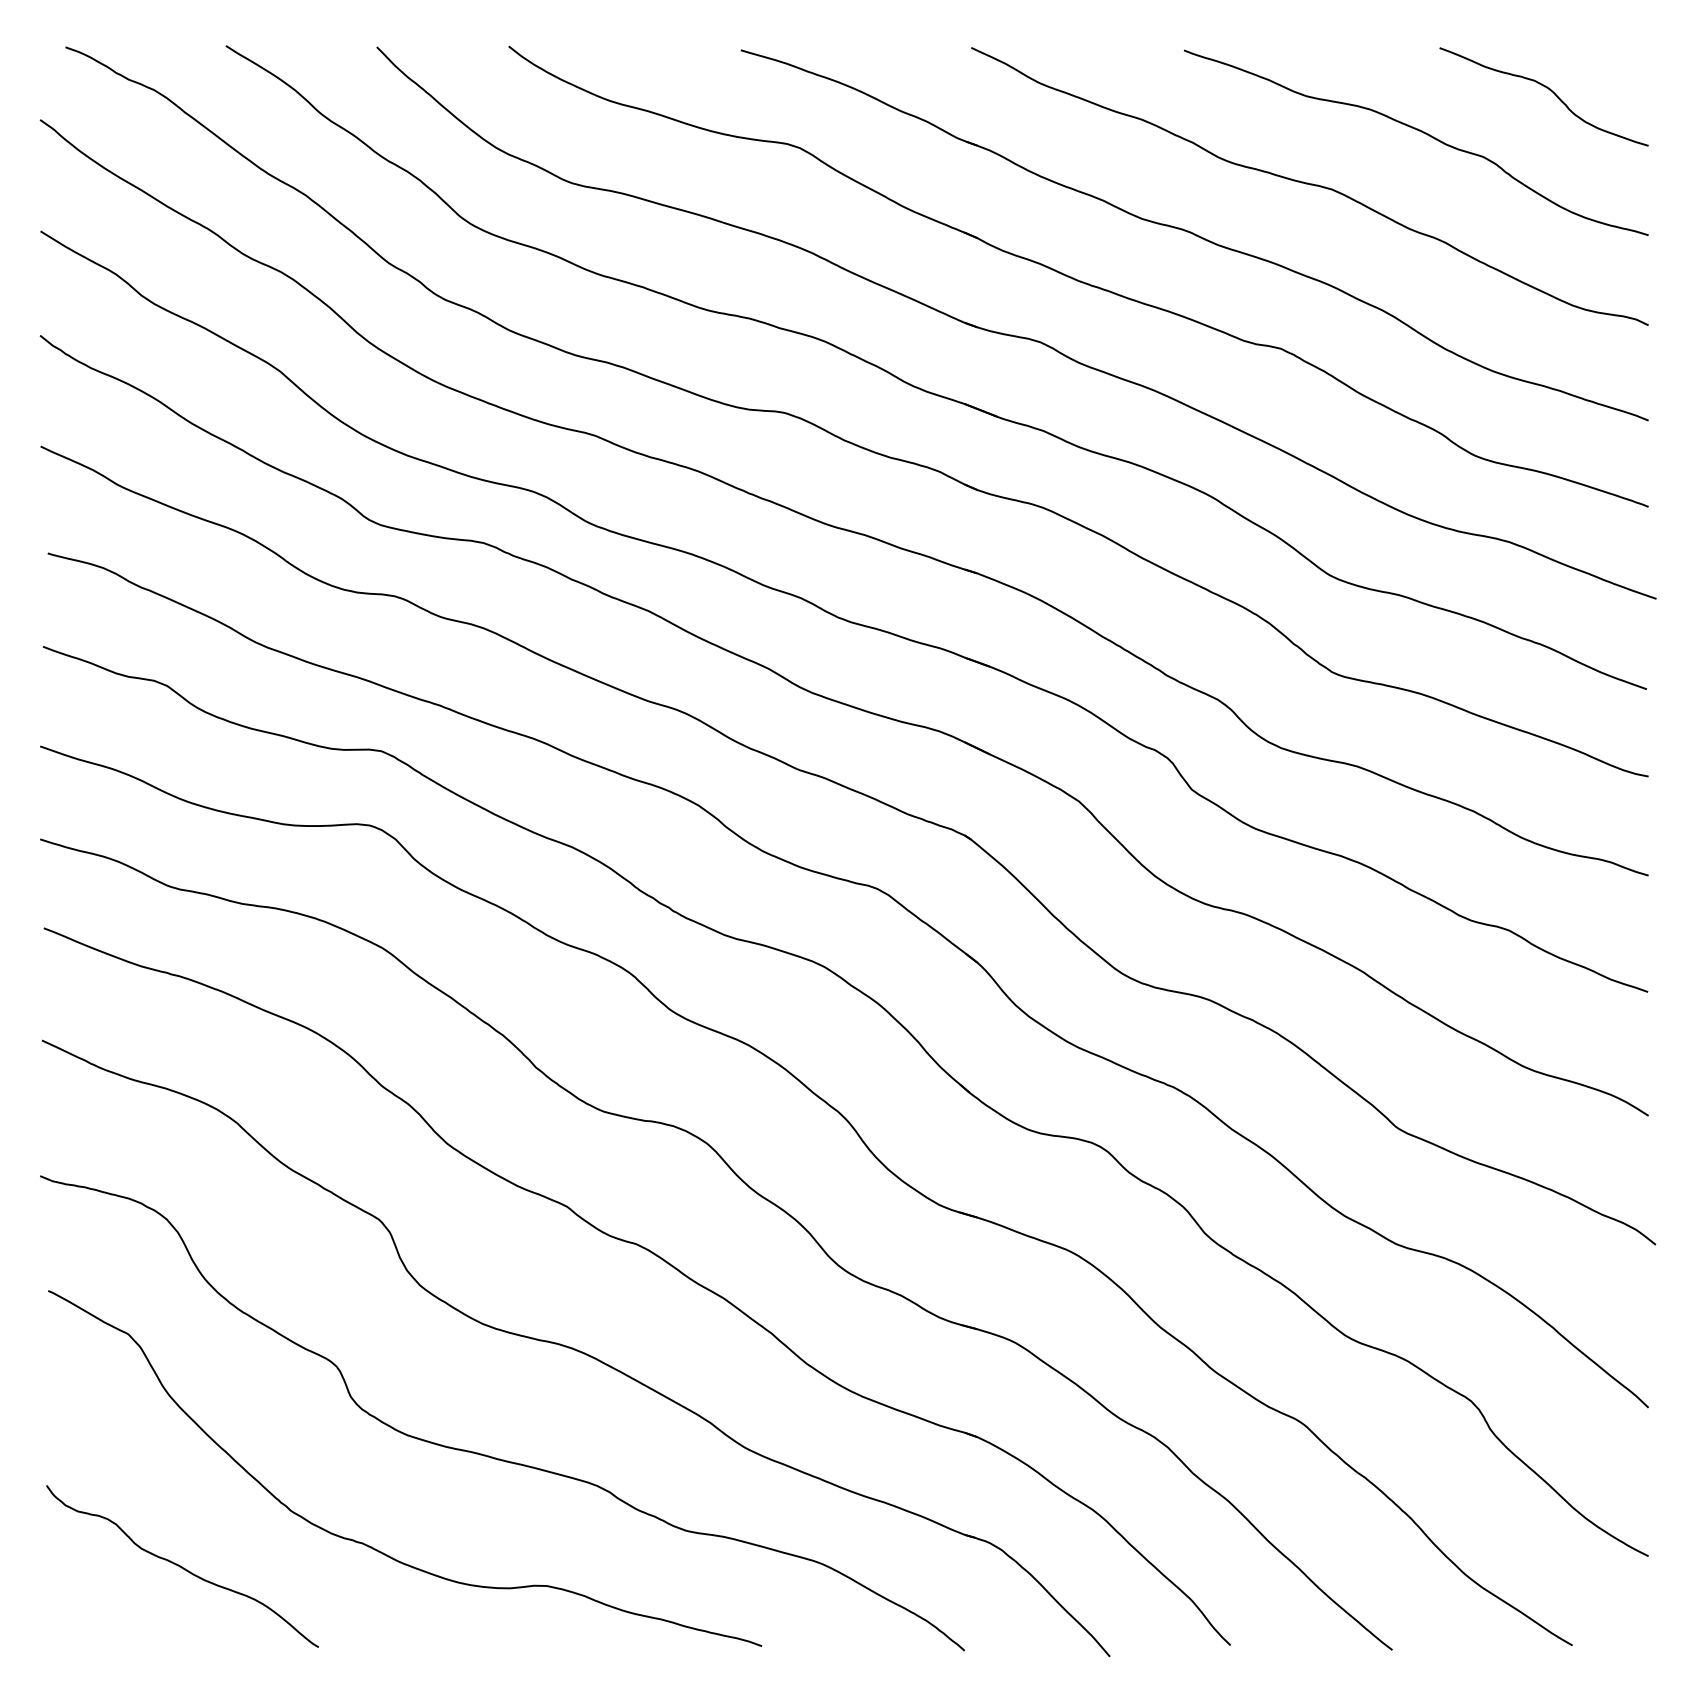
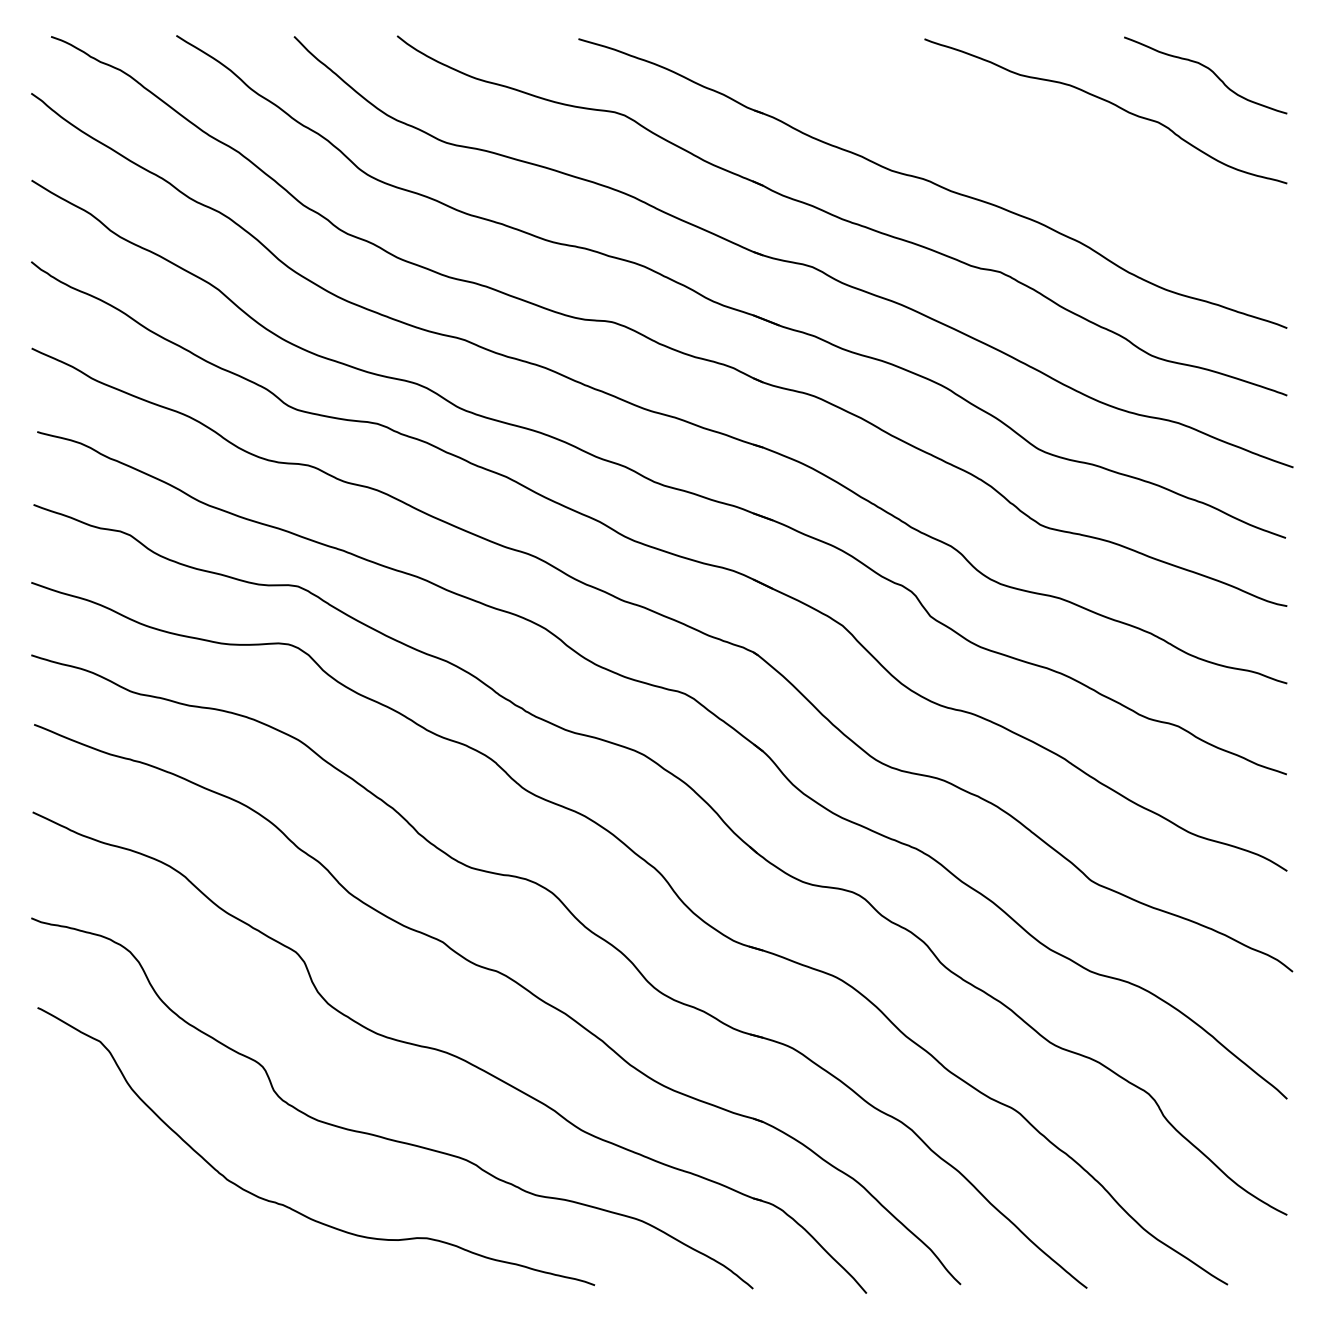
curve: (1309, 185) -> (1022, 144), removed
curve: (181, 1565) -> (141, 1222), removed

